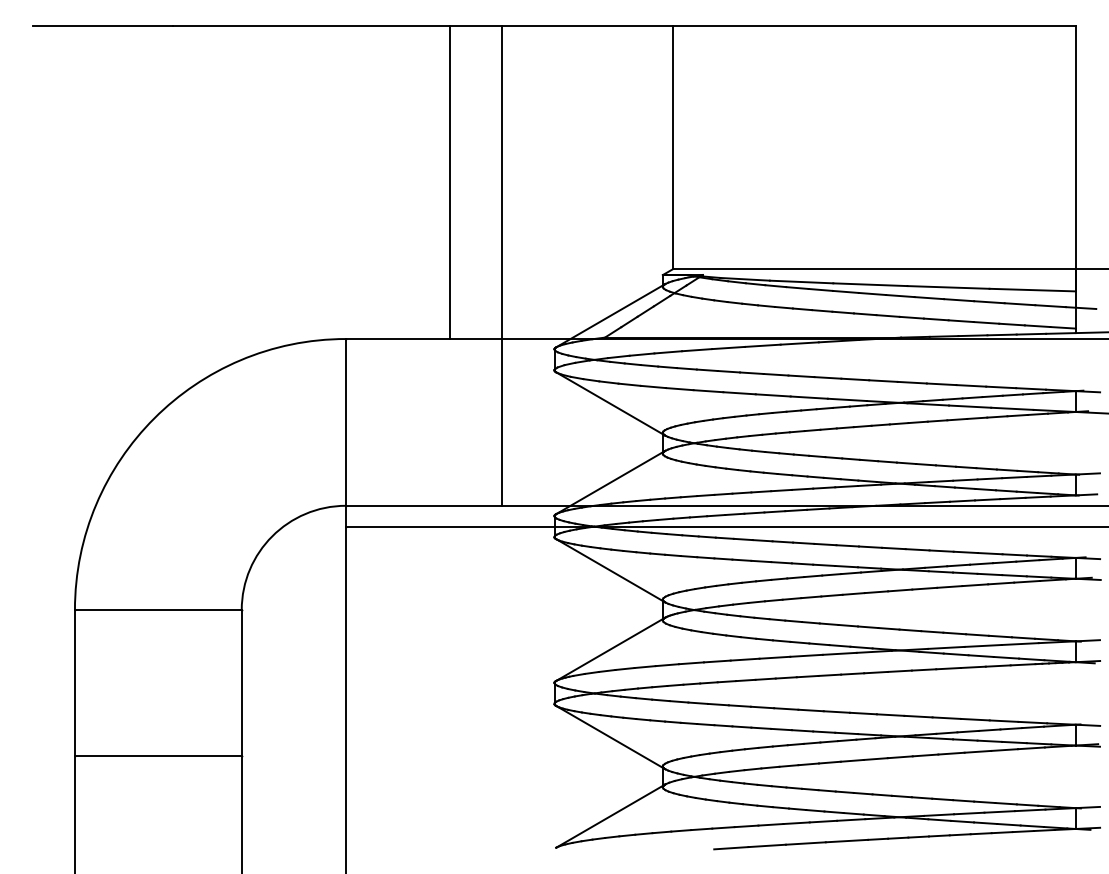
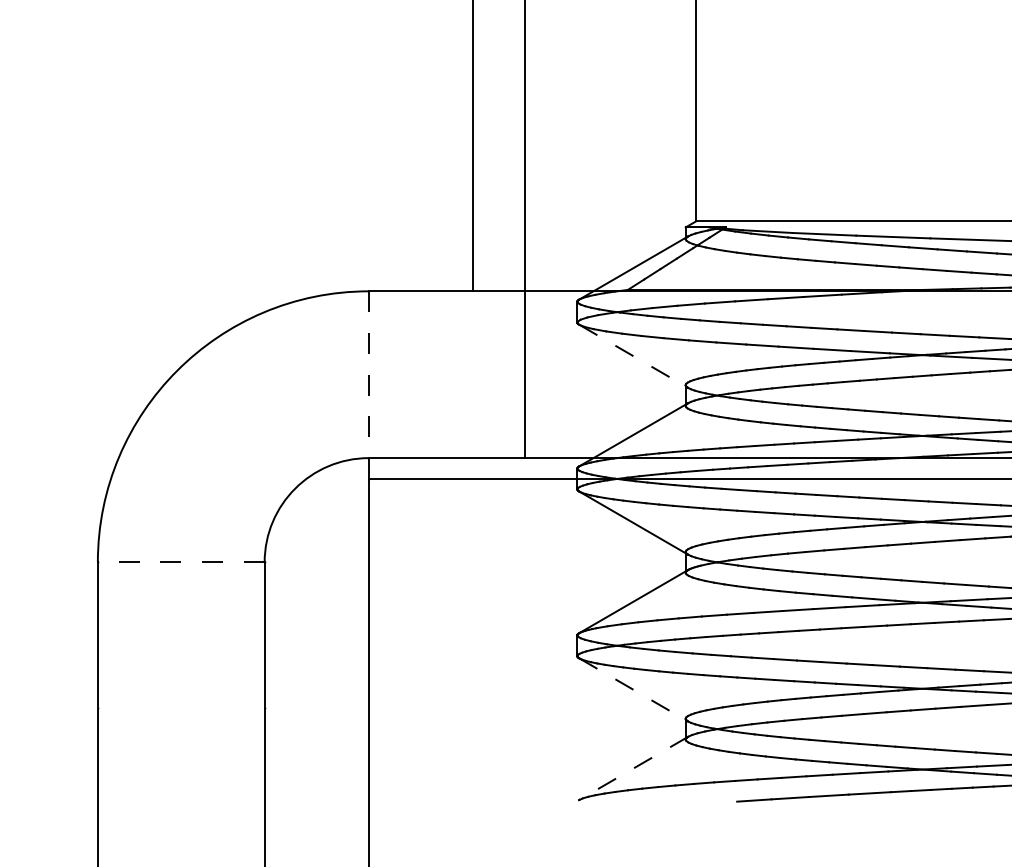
line: (610, 404) -> (633, 356), solid -> dashed
line: (346, 432) -> (369, 384), solid -> dashed
line: (157, 610) -> (180, 562), solid -> dashed
line: (610, 737) -> (633, 689), solid -> dashed
line: (157, 756) -> (180, 708), removed
line: (610, 816) -> (633, 768), solid -> dashed

